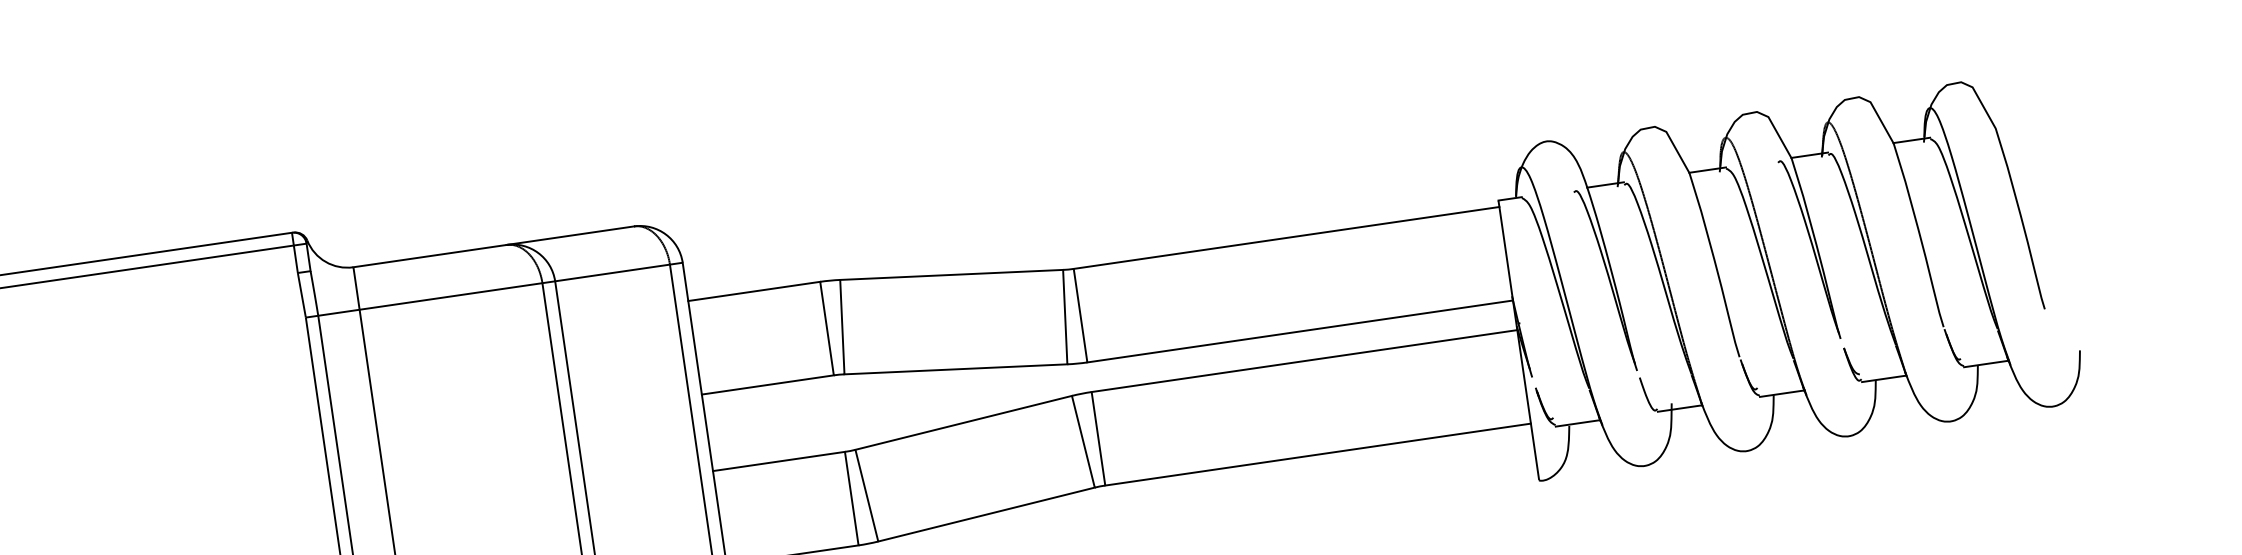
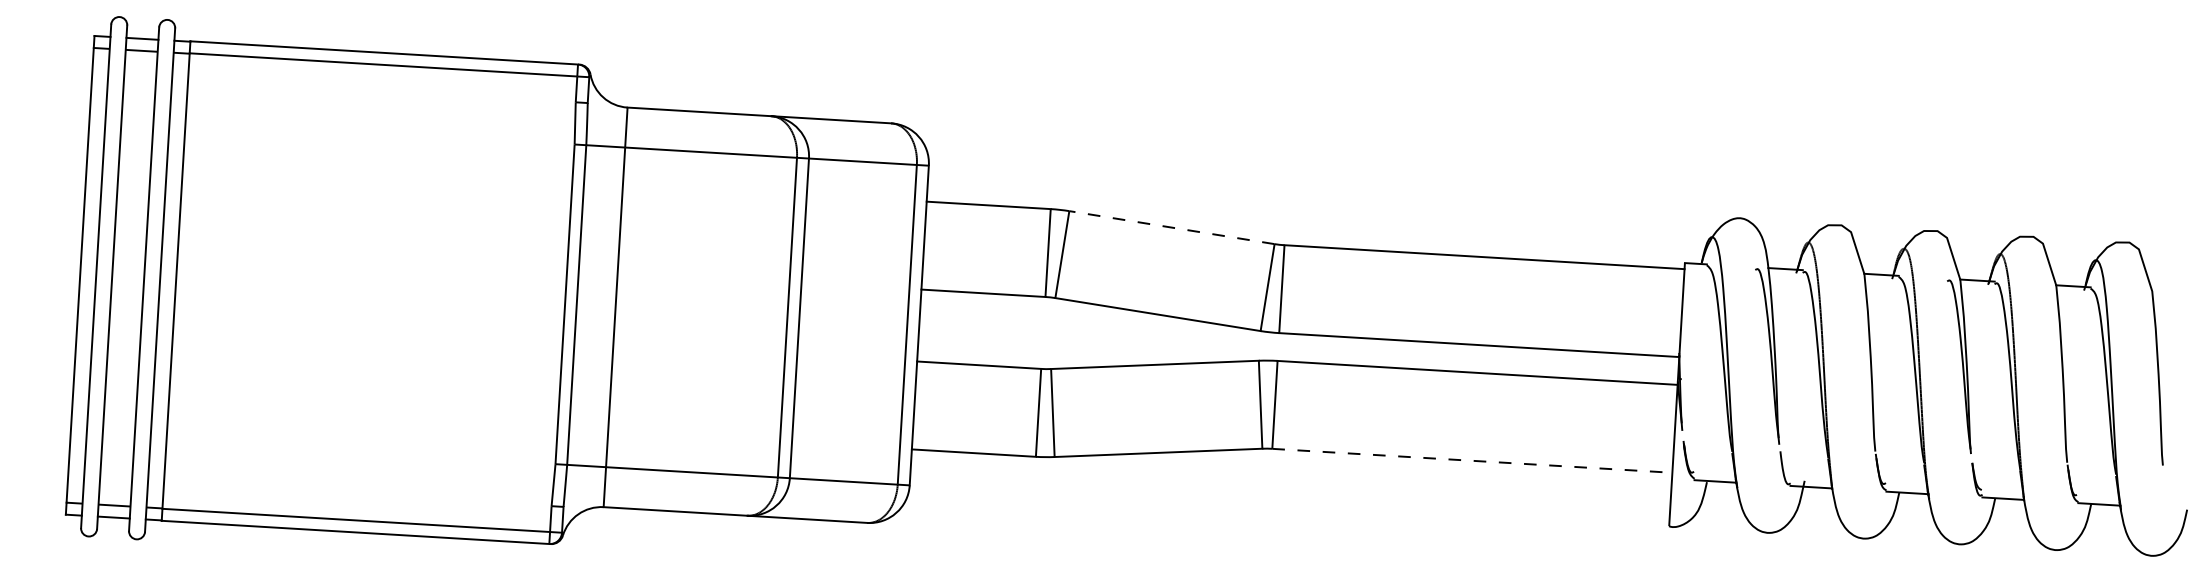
line: (951, 274) -> (1171, 227), solid -> dashed
line: (1318, 454) -> (1472, 460), solid -> dashed

